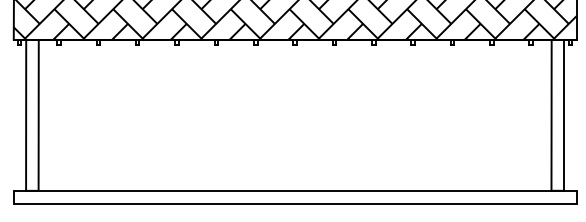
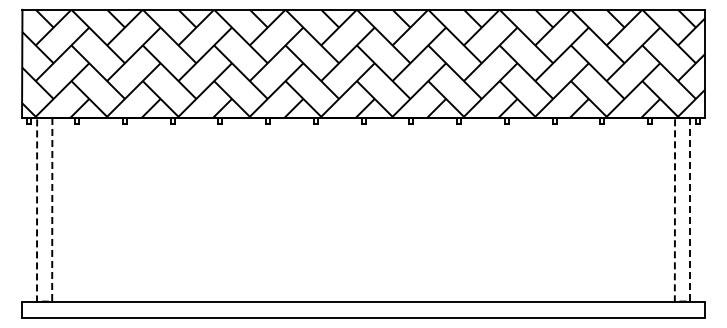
line: (32, 190) -> (44, 301), solid -> dashed
line: (557, 190) -> (682, 301), solid -> dashed

